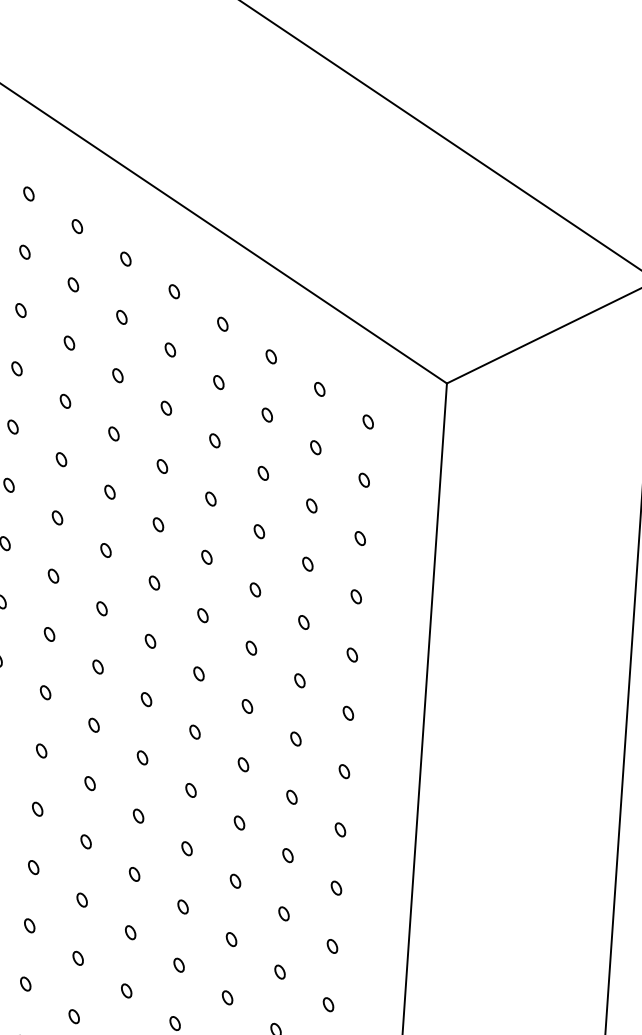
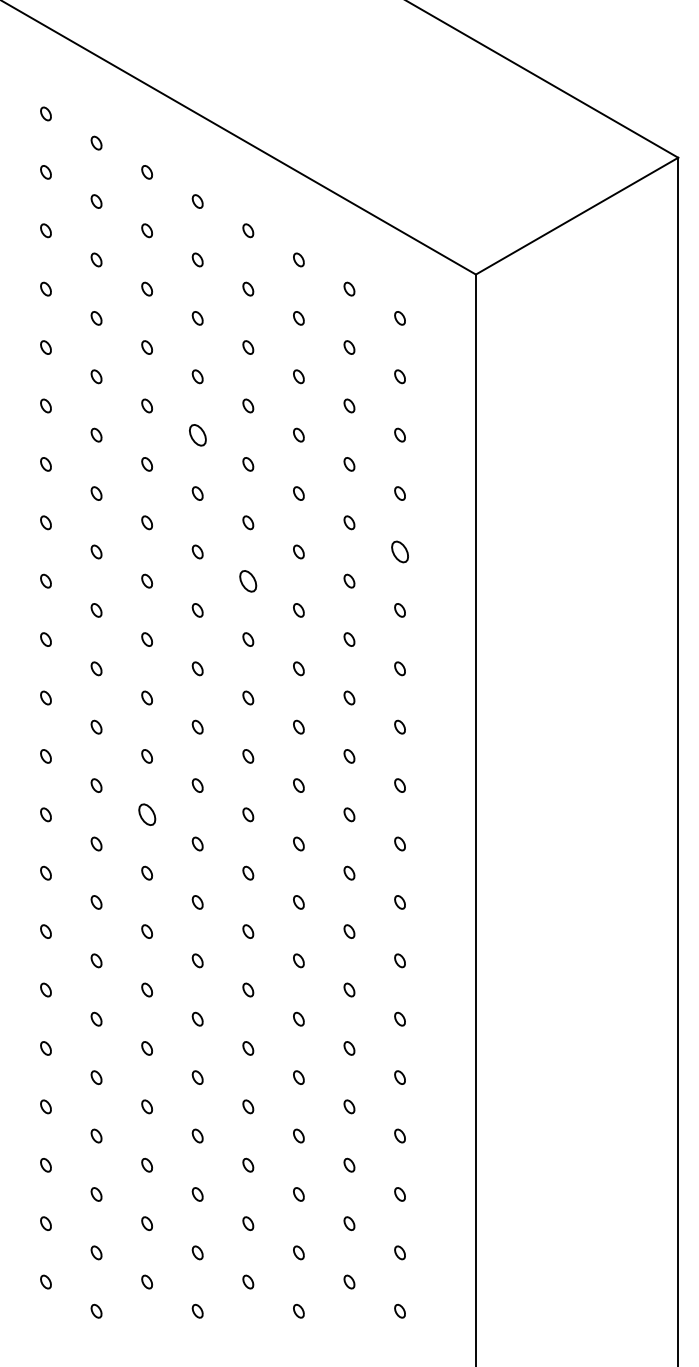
part: (158, 524) -> (197, 434), size x1.6
part: (351, 654) -> (399, 551), size x1.6
part: (199, 673) -> (248, 580), size x1.6
part: (81, 899) -> (146, 814), size x1.6

